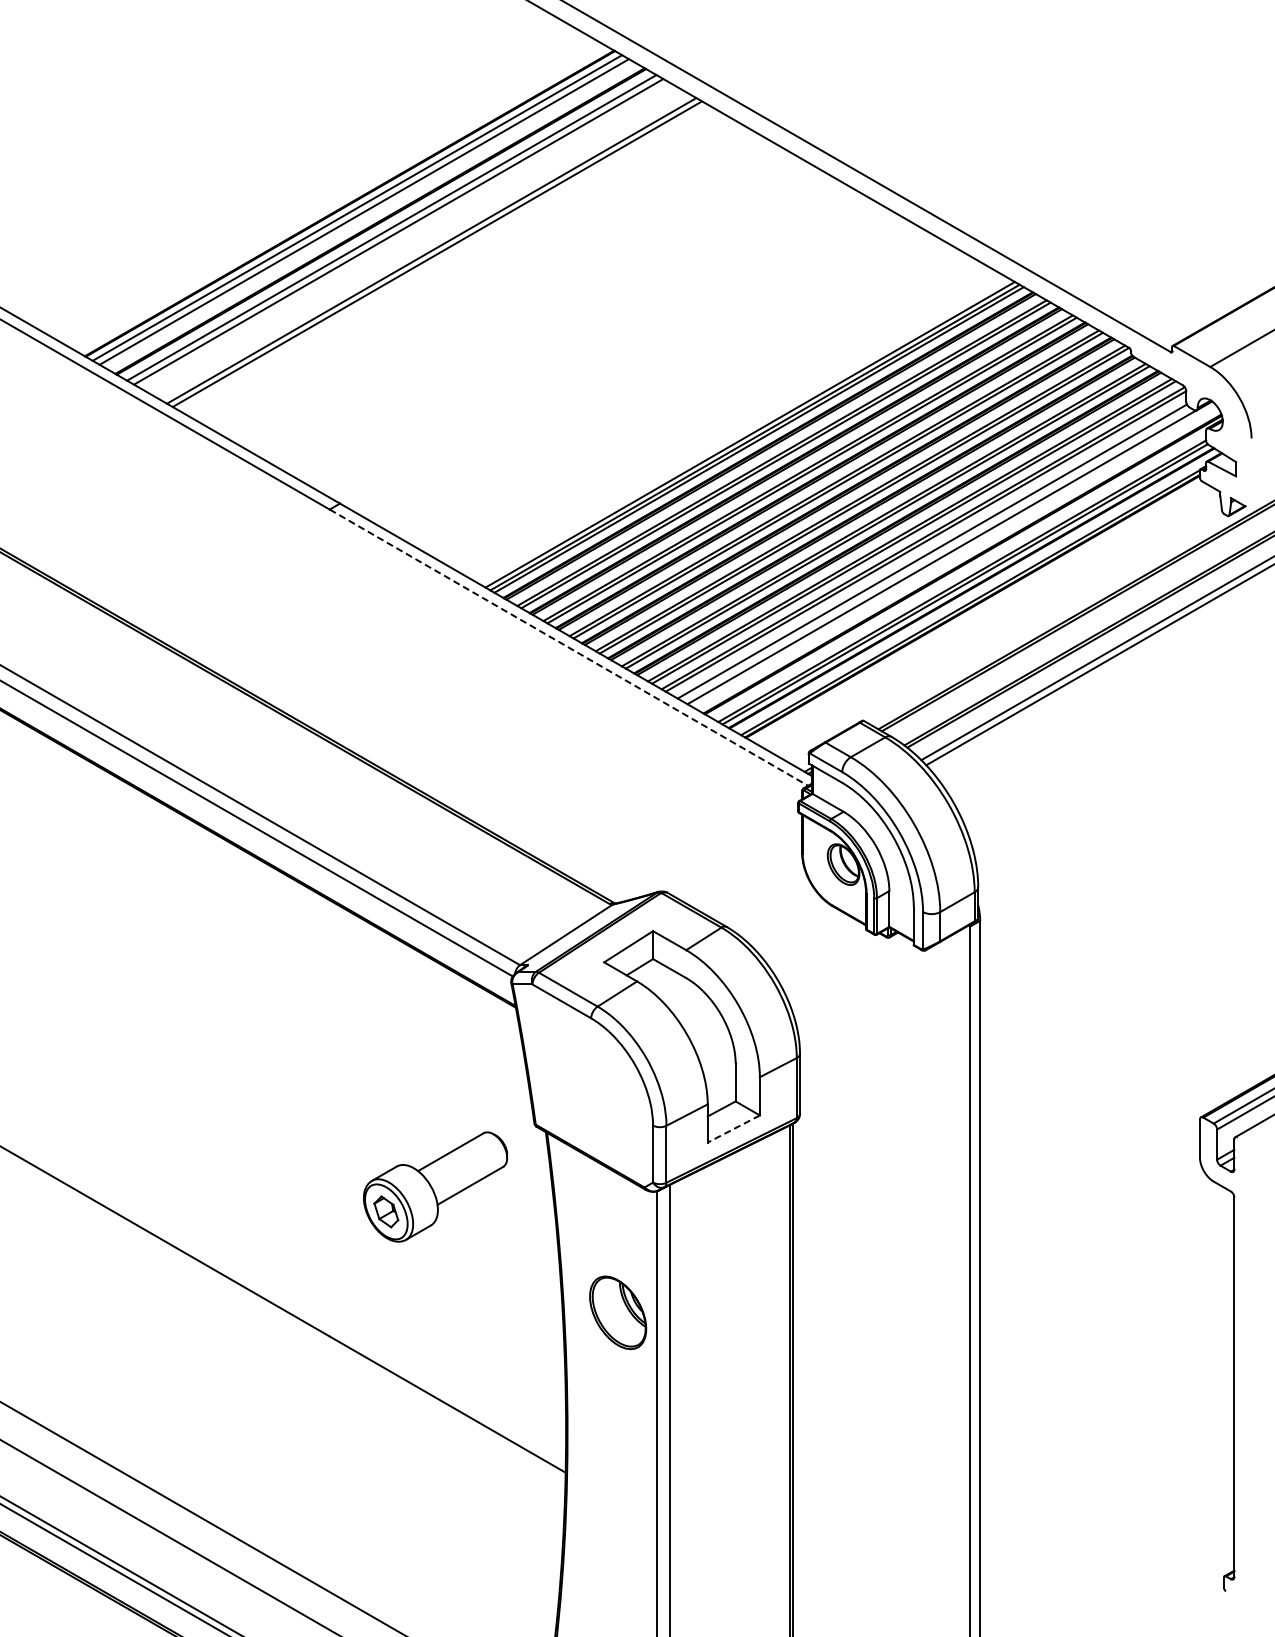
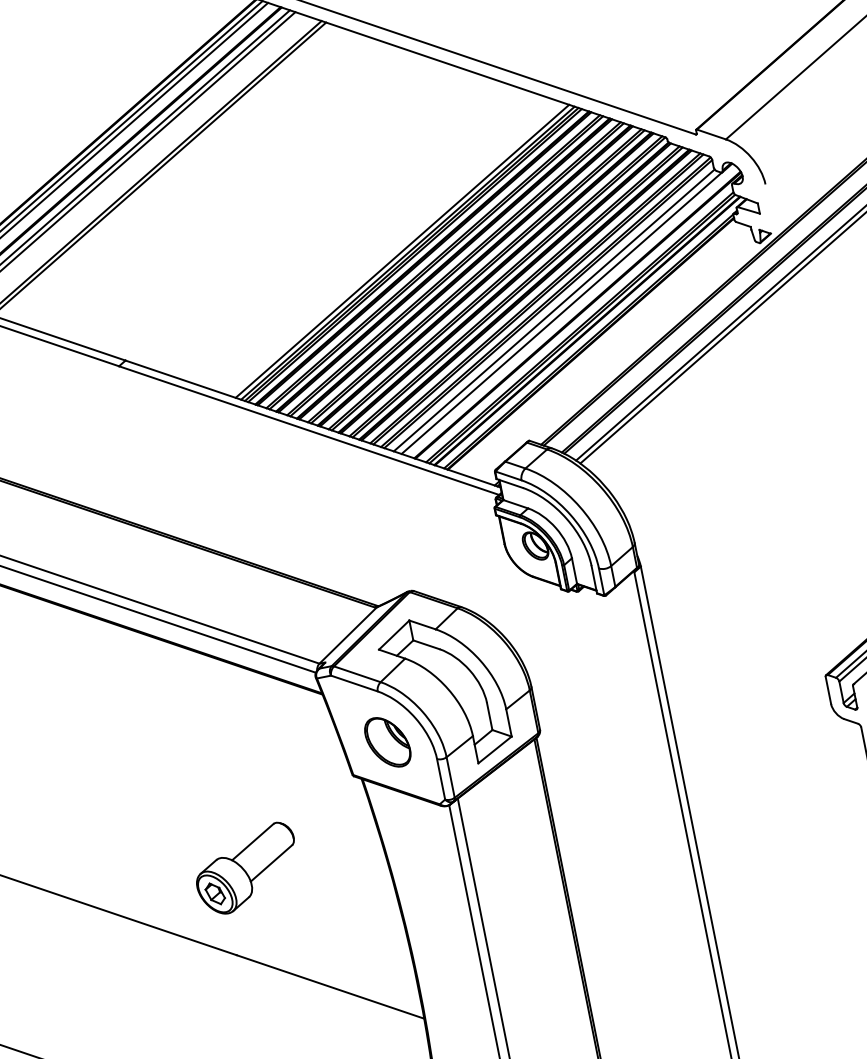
line: (743, 430) -> (402, 251), added
line: (569, 647) -> (309, 430), dashed -> solid
line: (733, 1129) -> (494, 750), dashed -> solid
part: (435, 1186) -> (246, 868), moved
part: (618, 1312) -> (388, 742), moved

